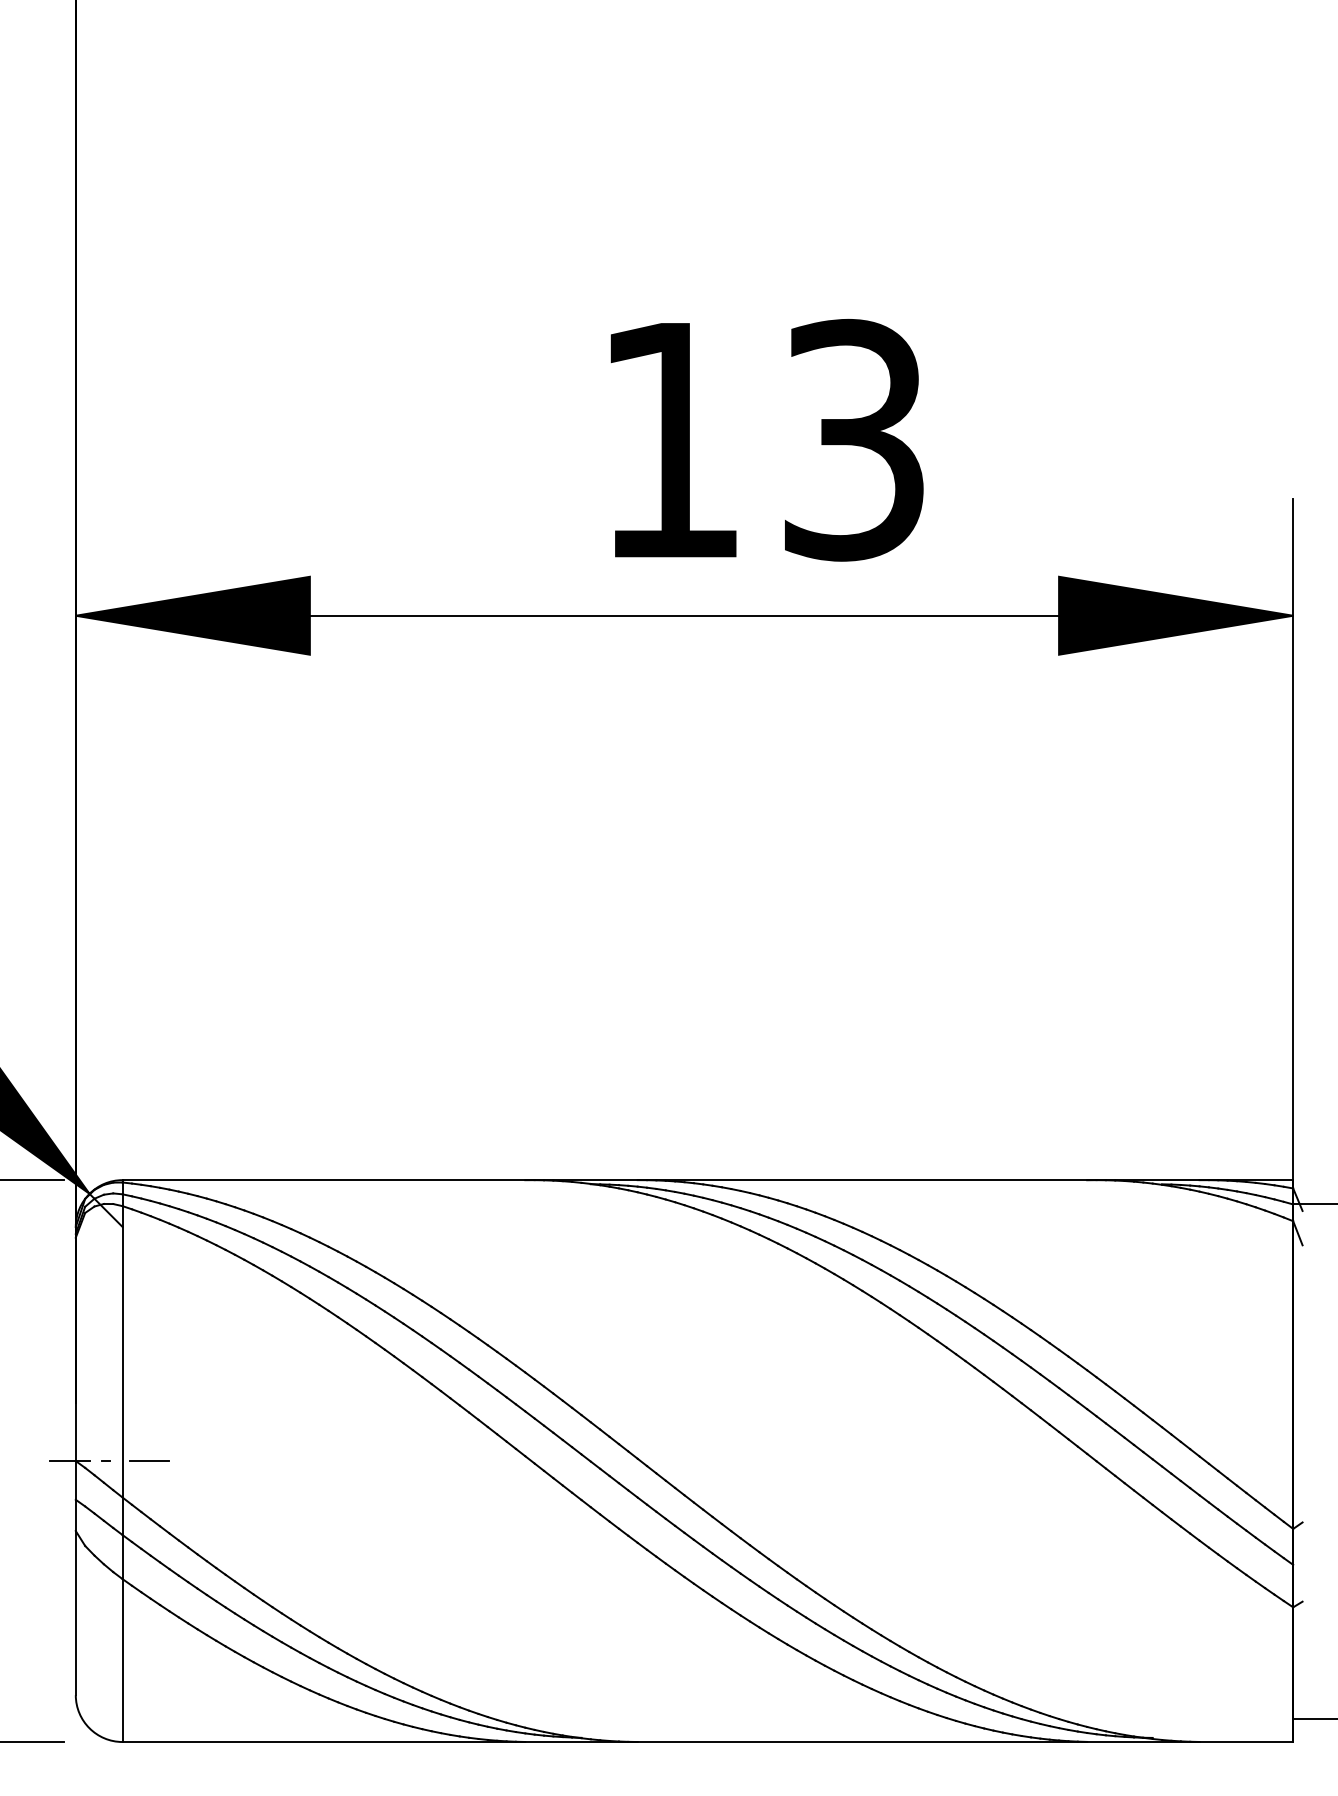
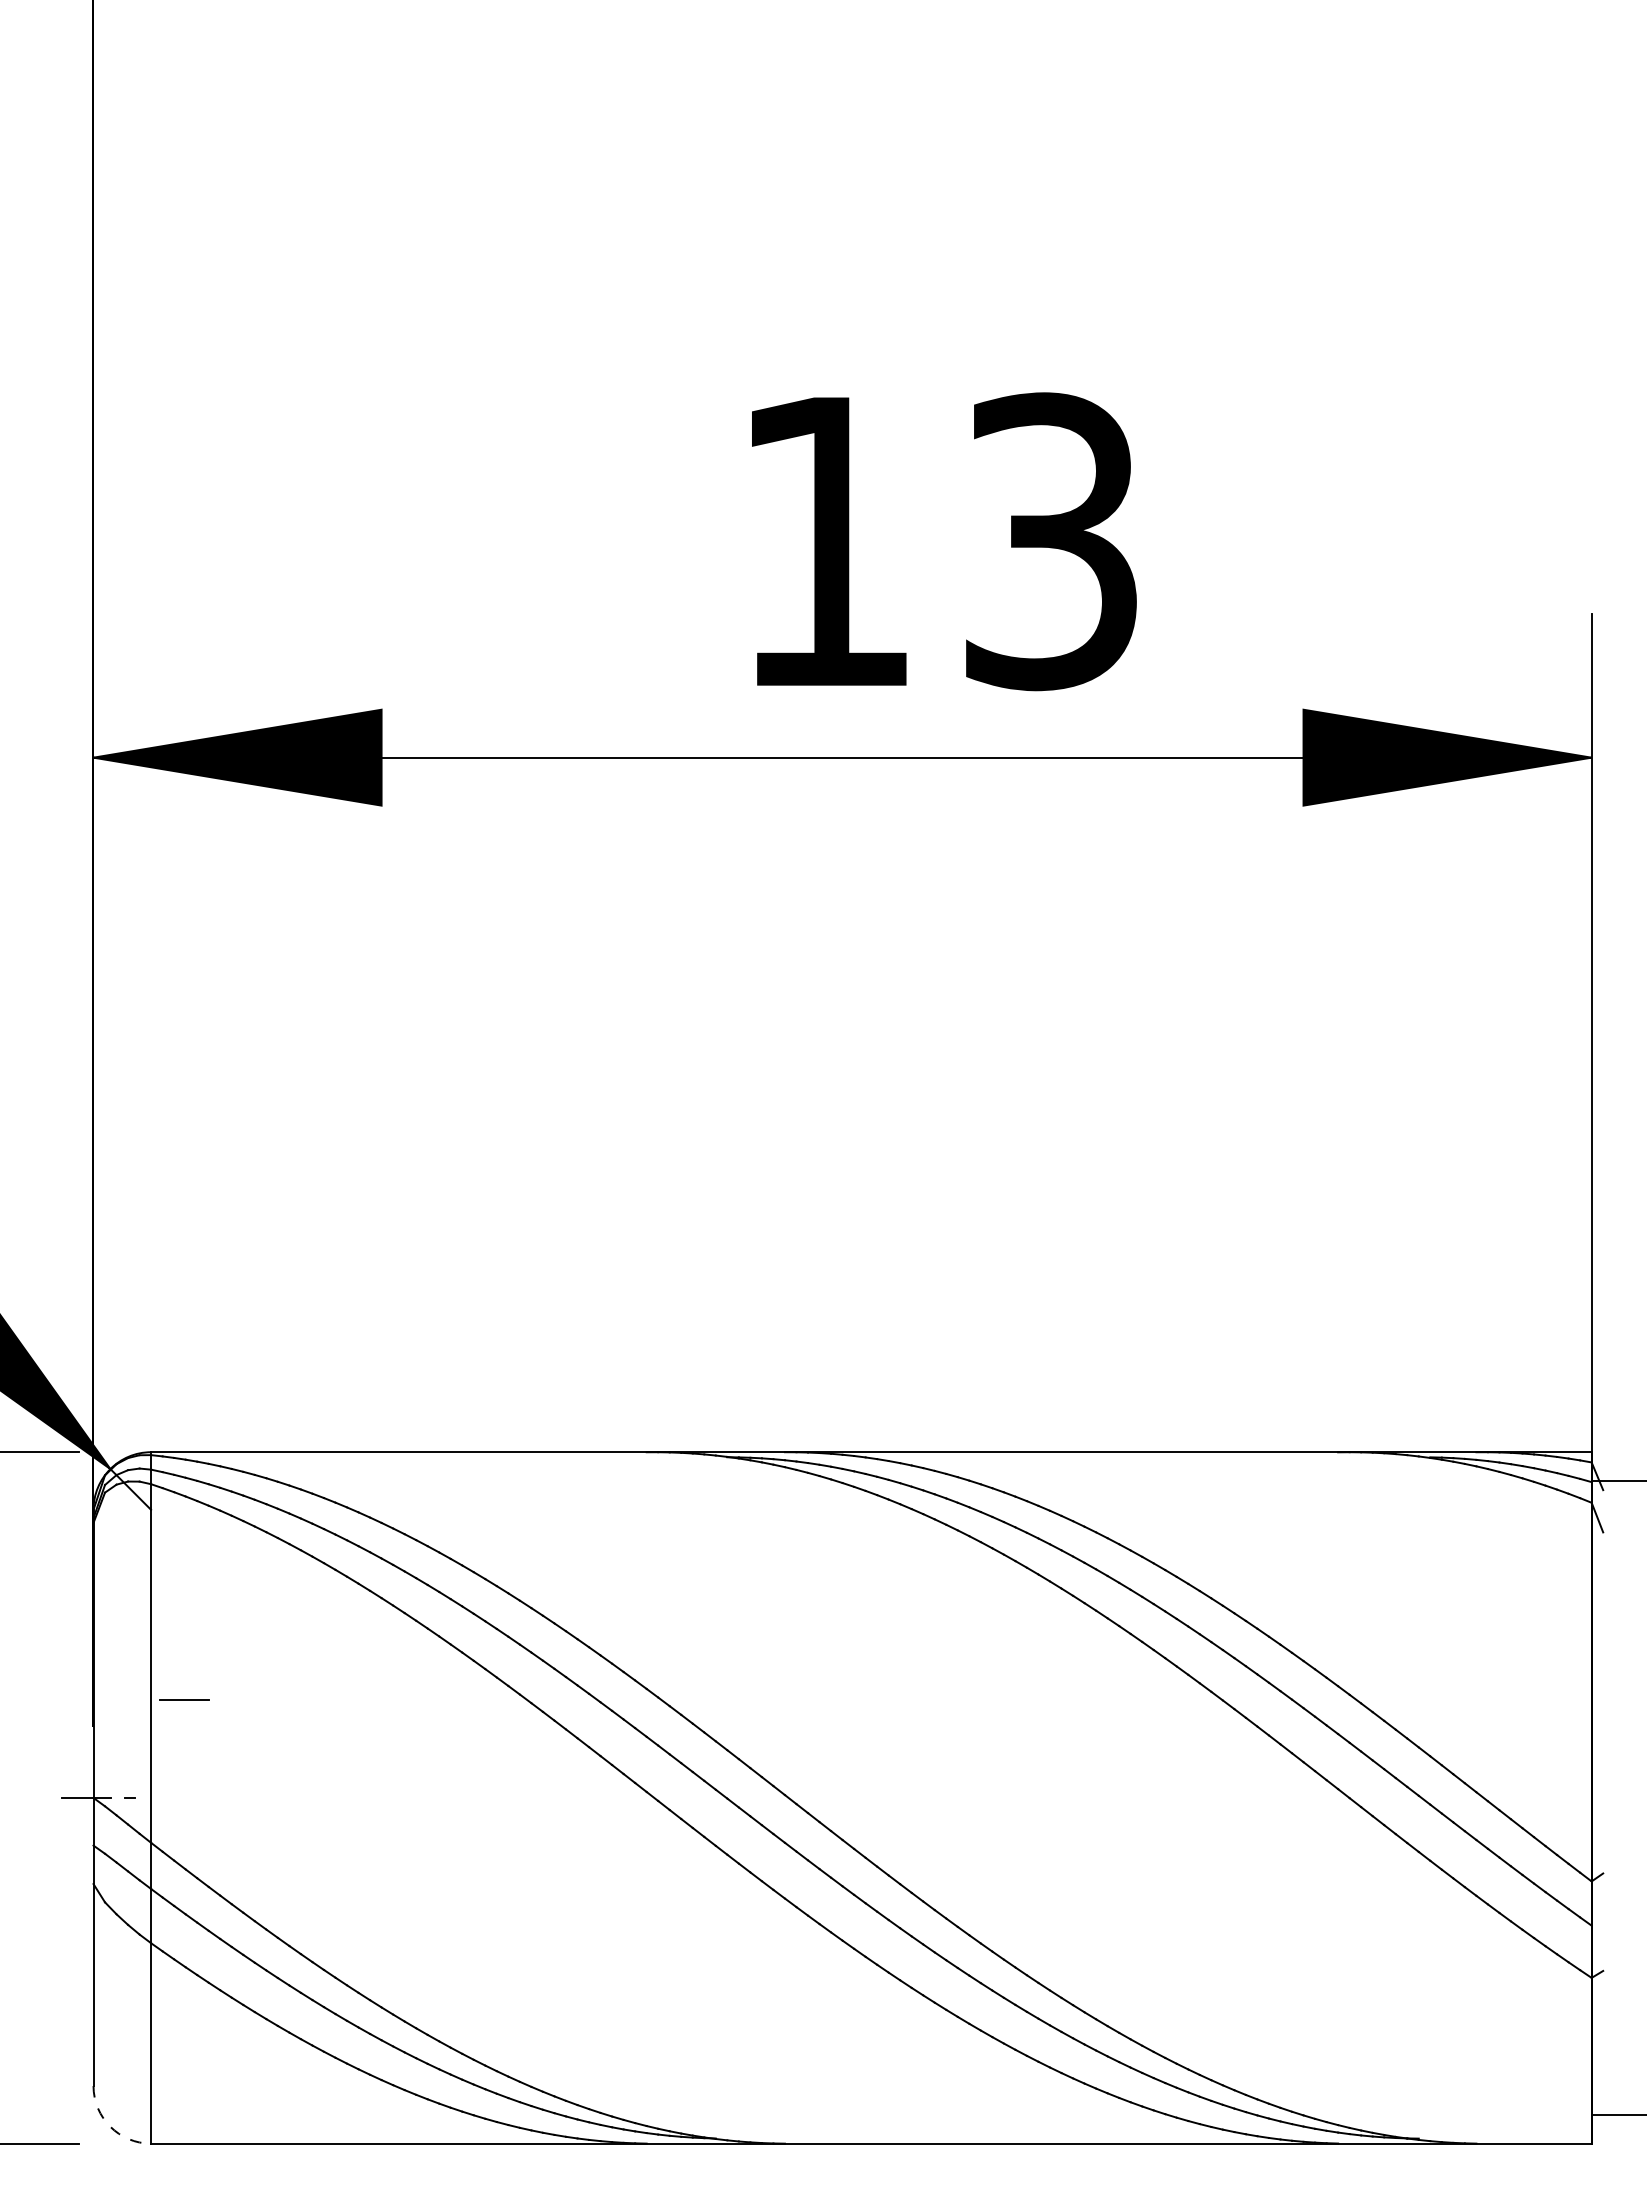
line: (149, 1460) -> (184, 1699), moved
arc: (89, 1728) -> (110, 2126), solid -> dashed

